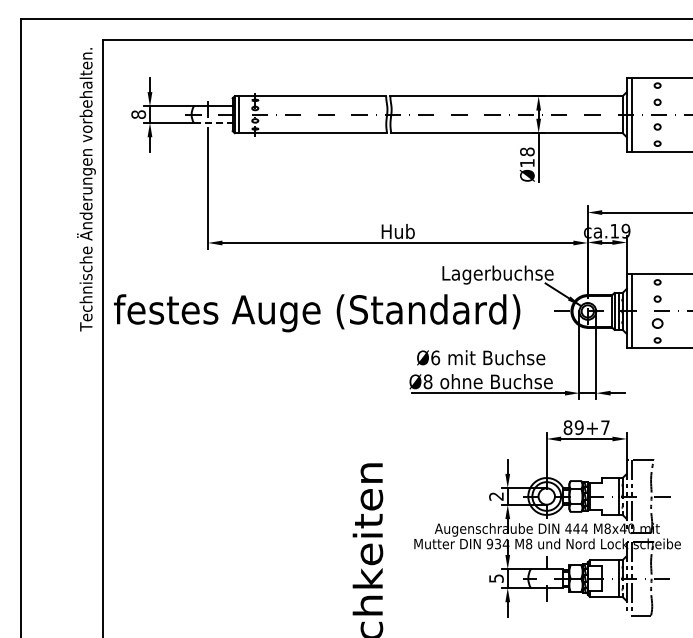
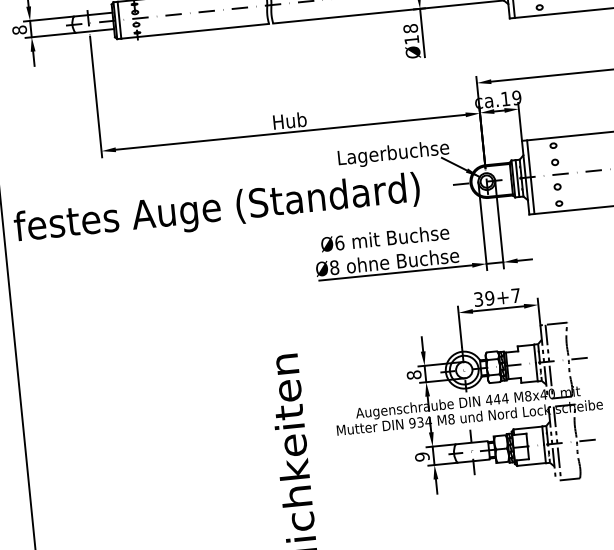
line: (213, 122) -> (94, 30), dashed -> solid
part: (657, 323) -> (557, 186), size x0.62
text: (567, 427) -> (478, 299), 89+7 -> 39+7
text: (496, 496) -> (414, 375), 2 -> 8
text: (496, 578) -> (422, 456), 5 -> 9

